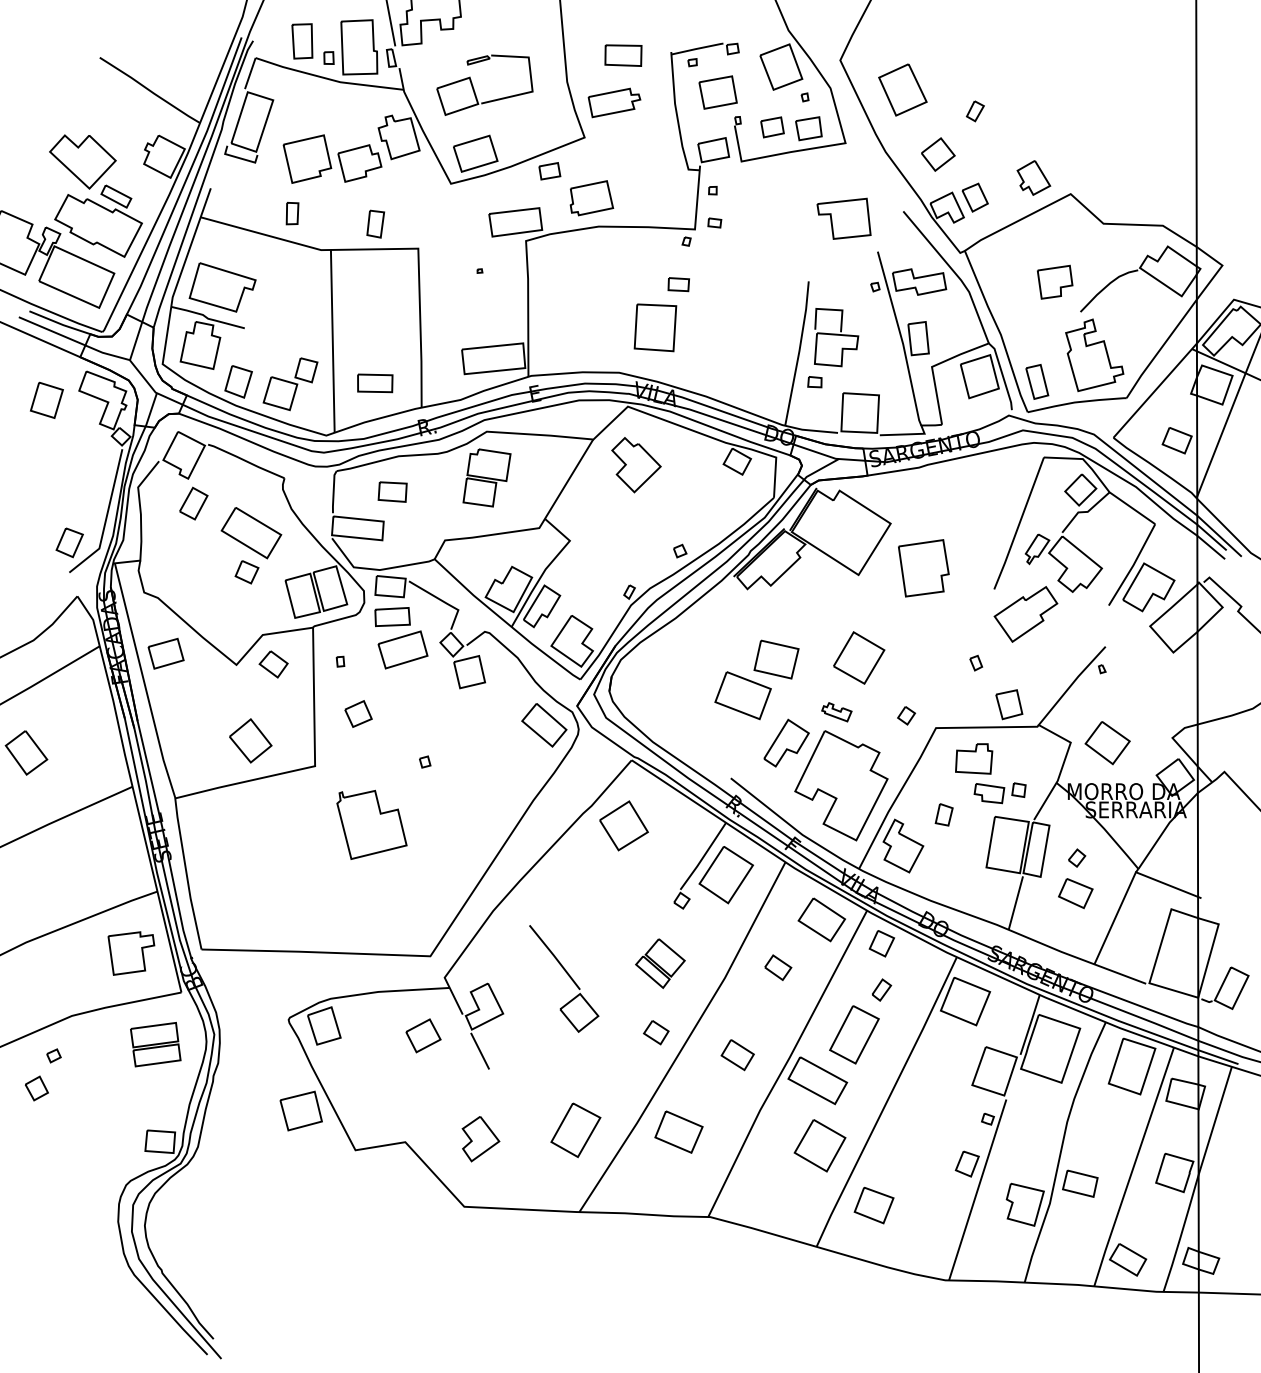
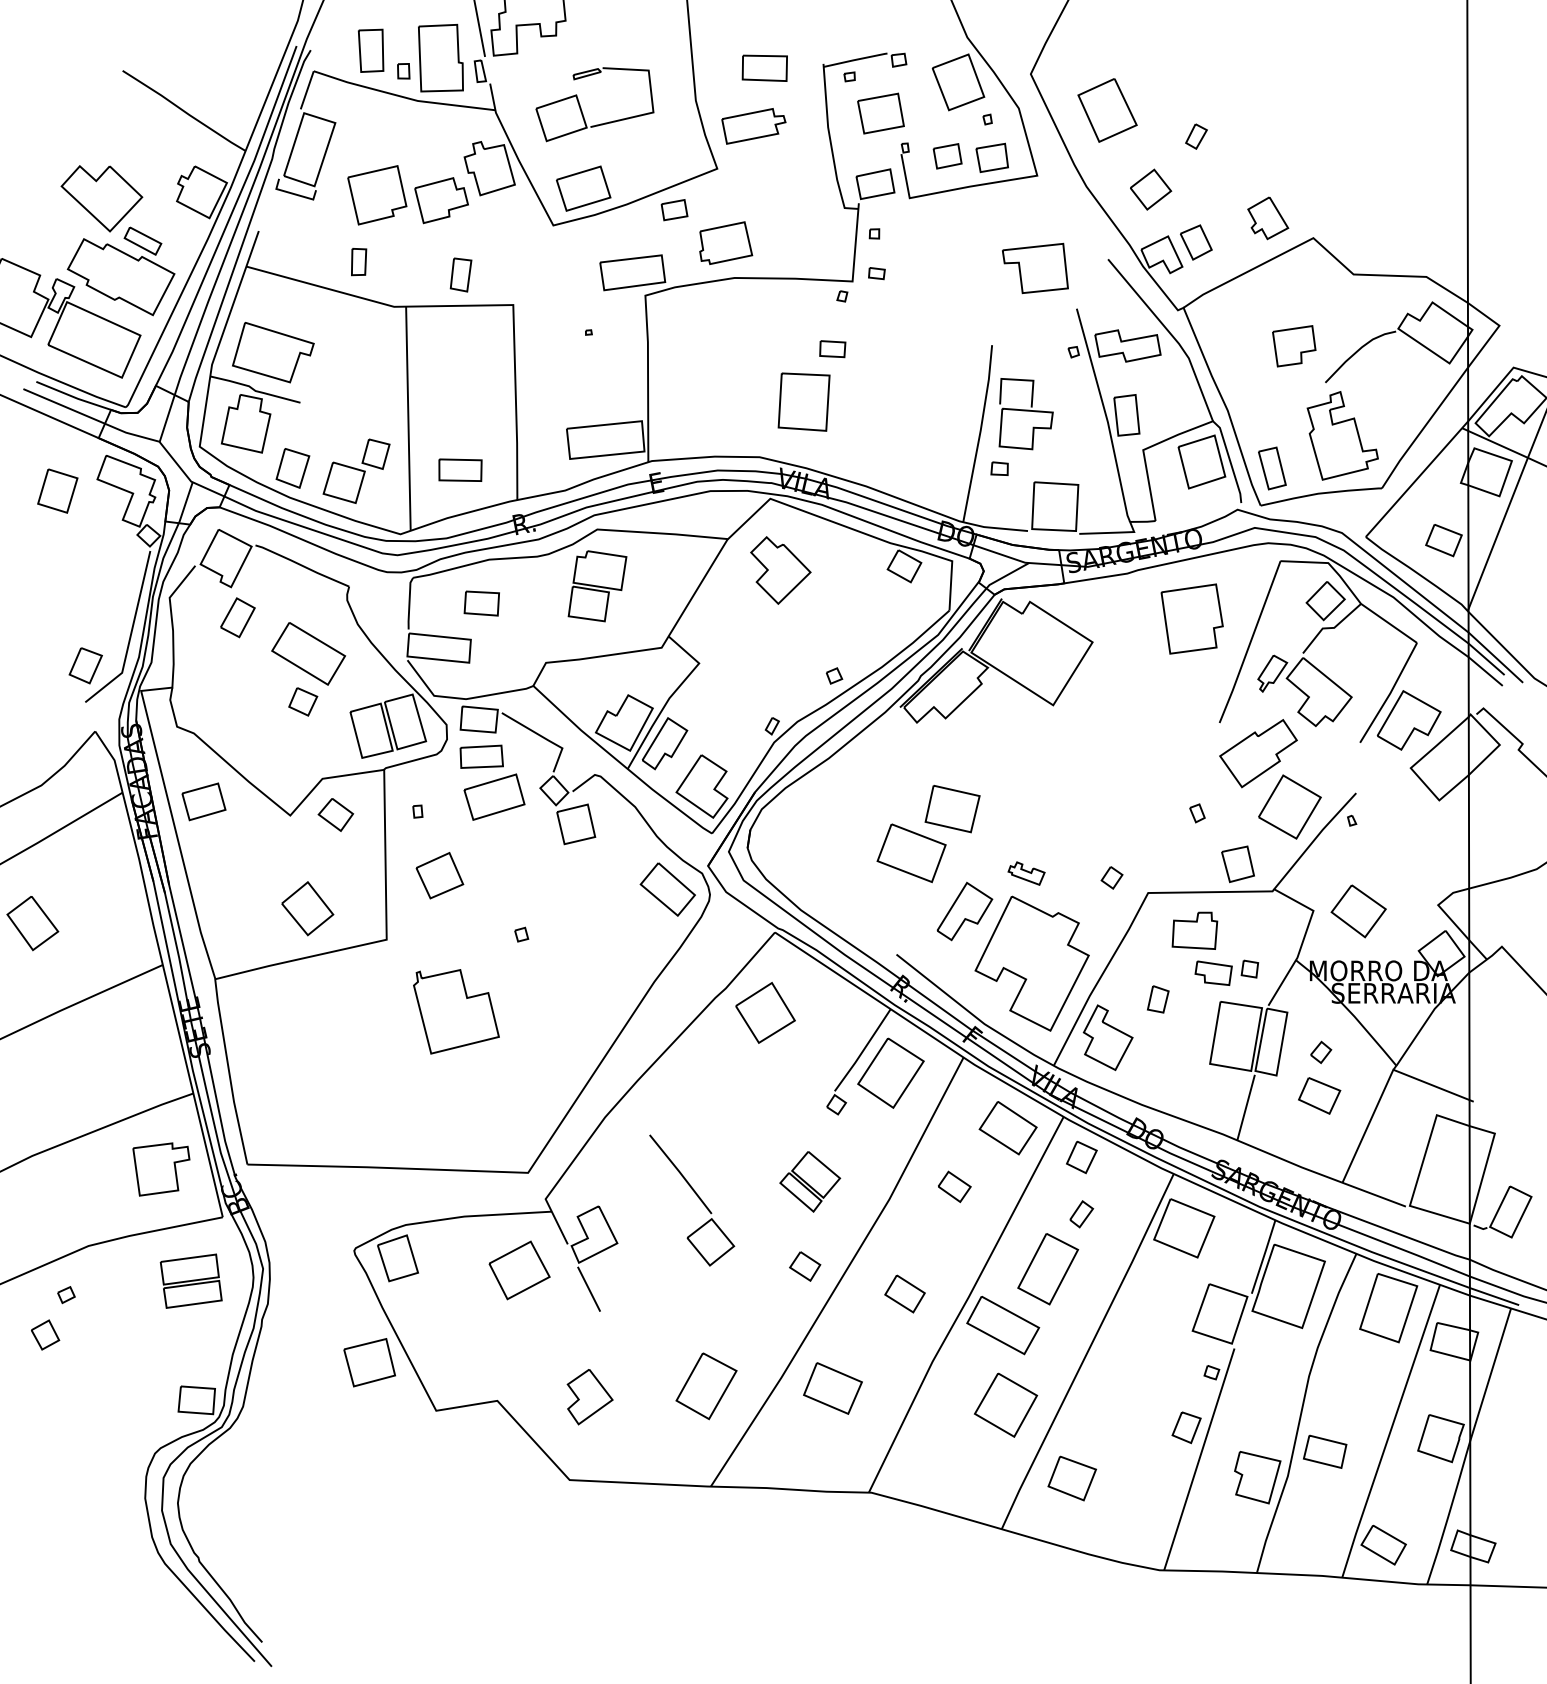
part: (923, 567) -> (1191, 618), moved
part: (858, 657) -> (1289, 806), moved
part: (358, 713) -> (439, 875), size x1.43
part: (423, 1035) -> (519, 1270), size x1.43

